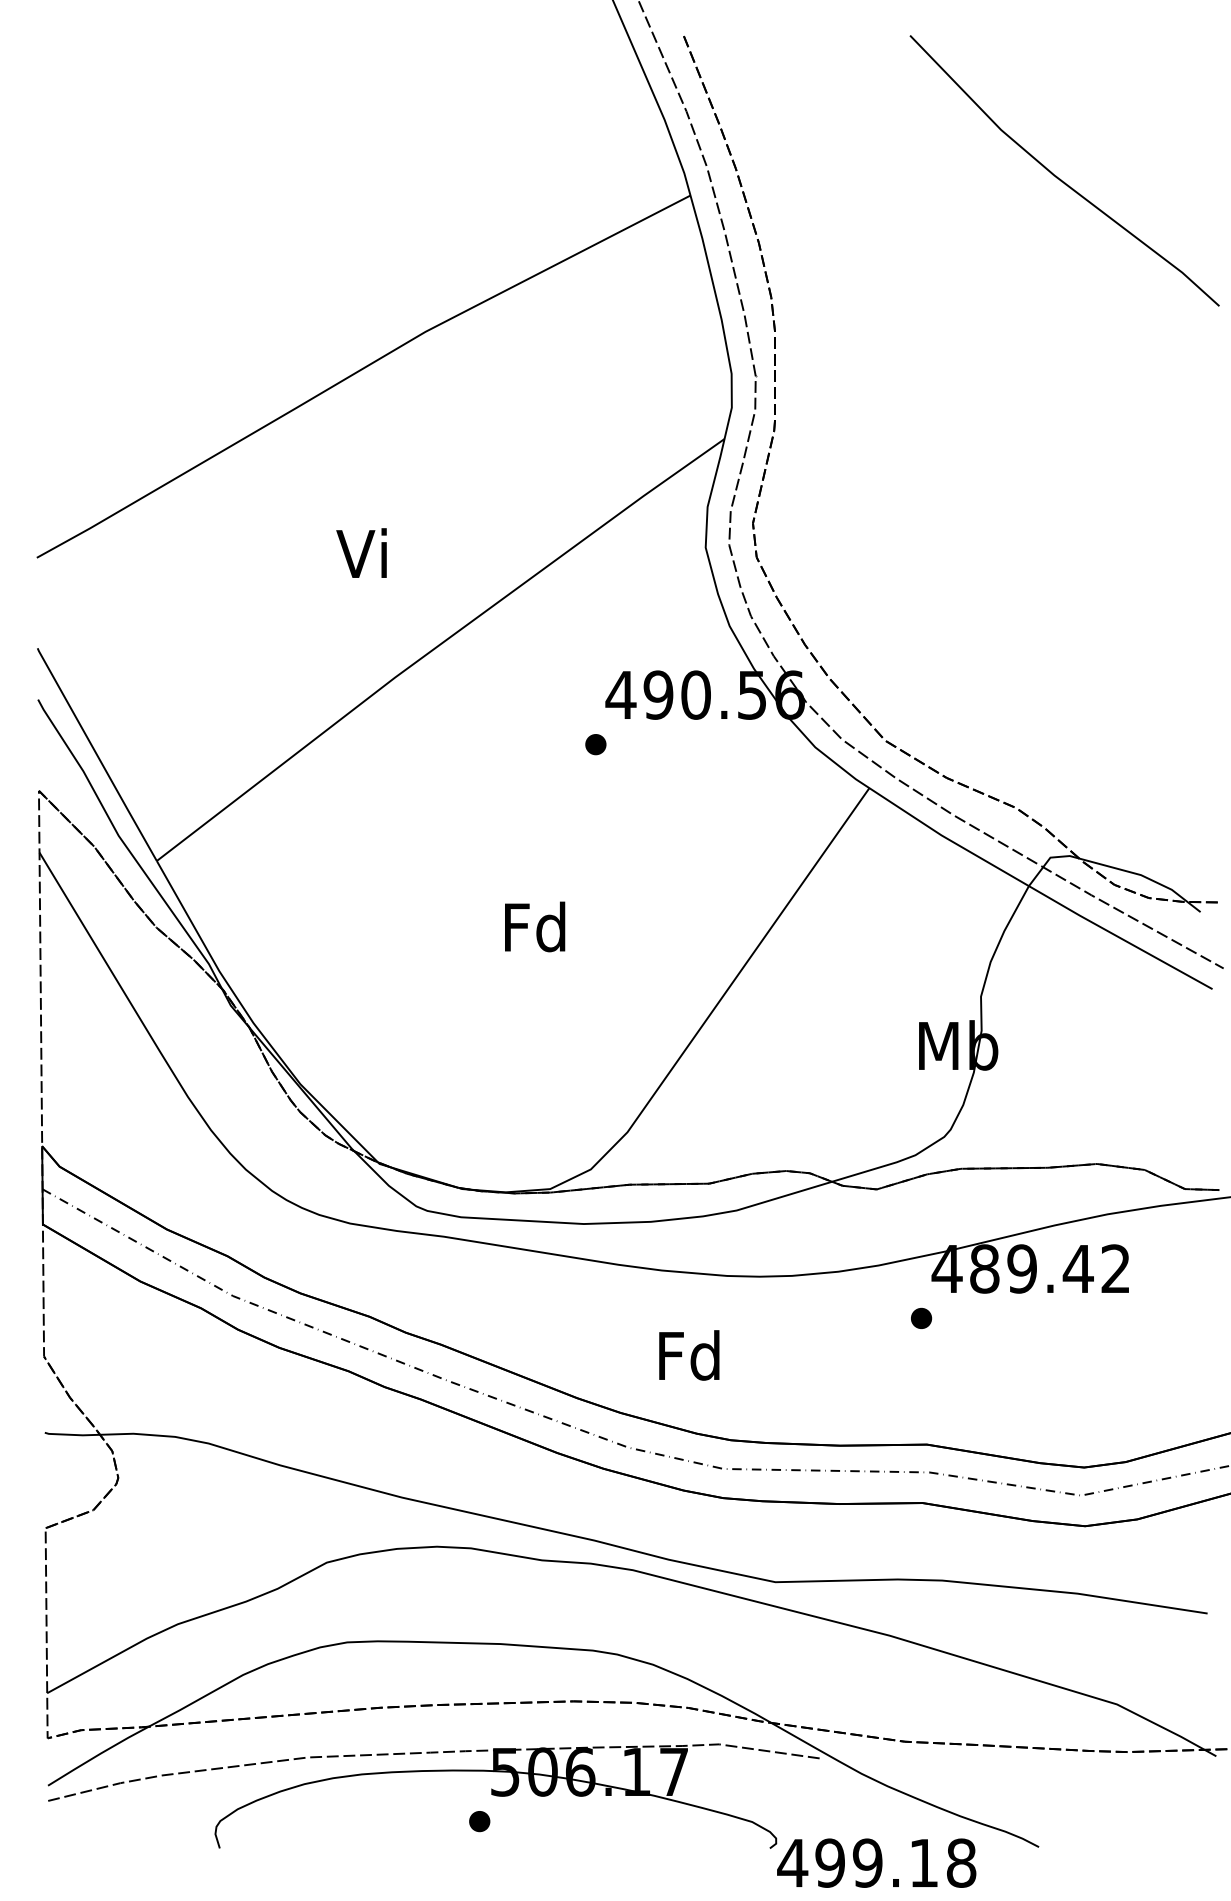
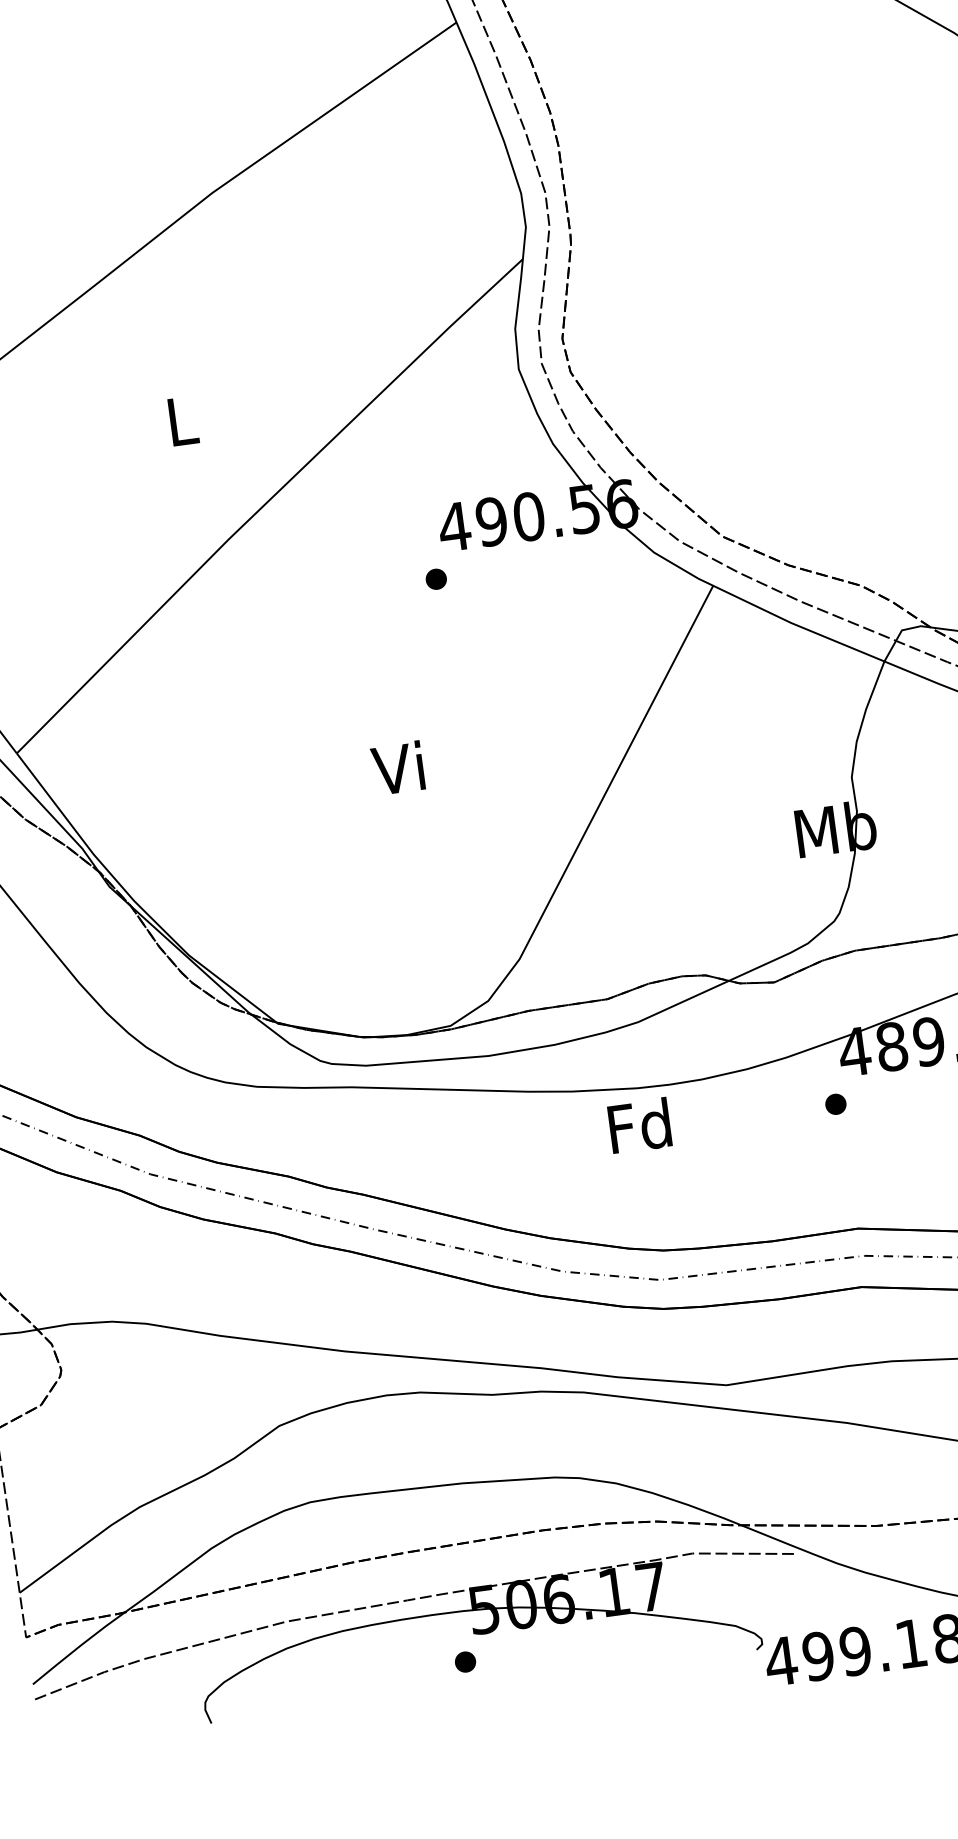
text: (361, 552) -> (178, 420), Vi -> L
text: (535, 926) -> (400, 767), Fd -> Vi
text: (689, 1355) -> (640, 1125), moved

